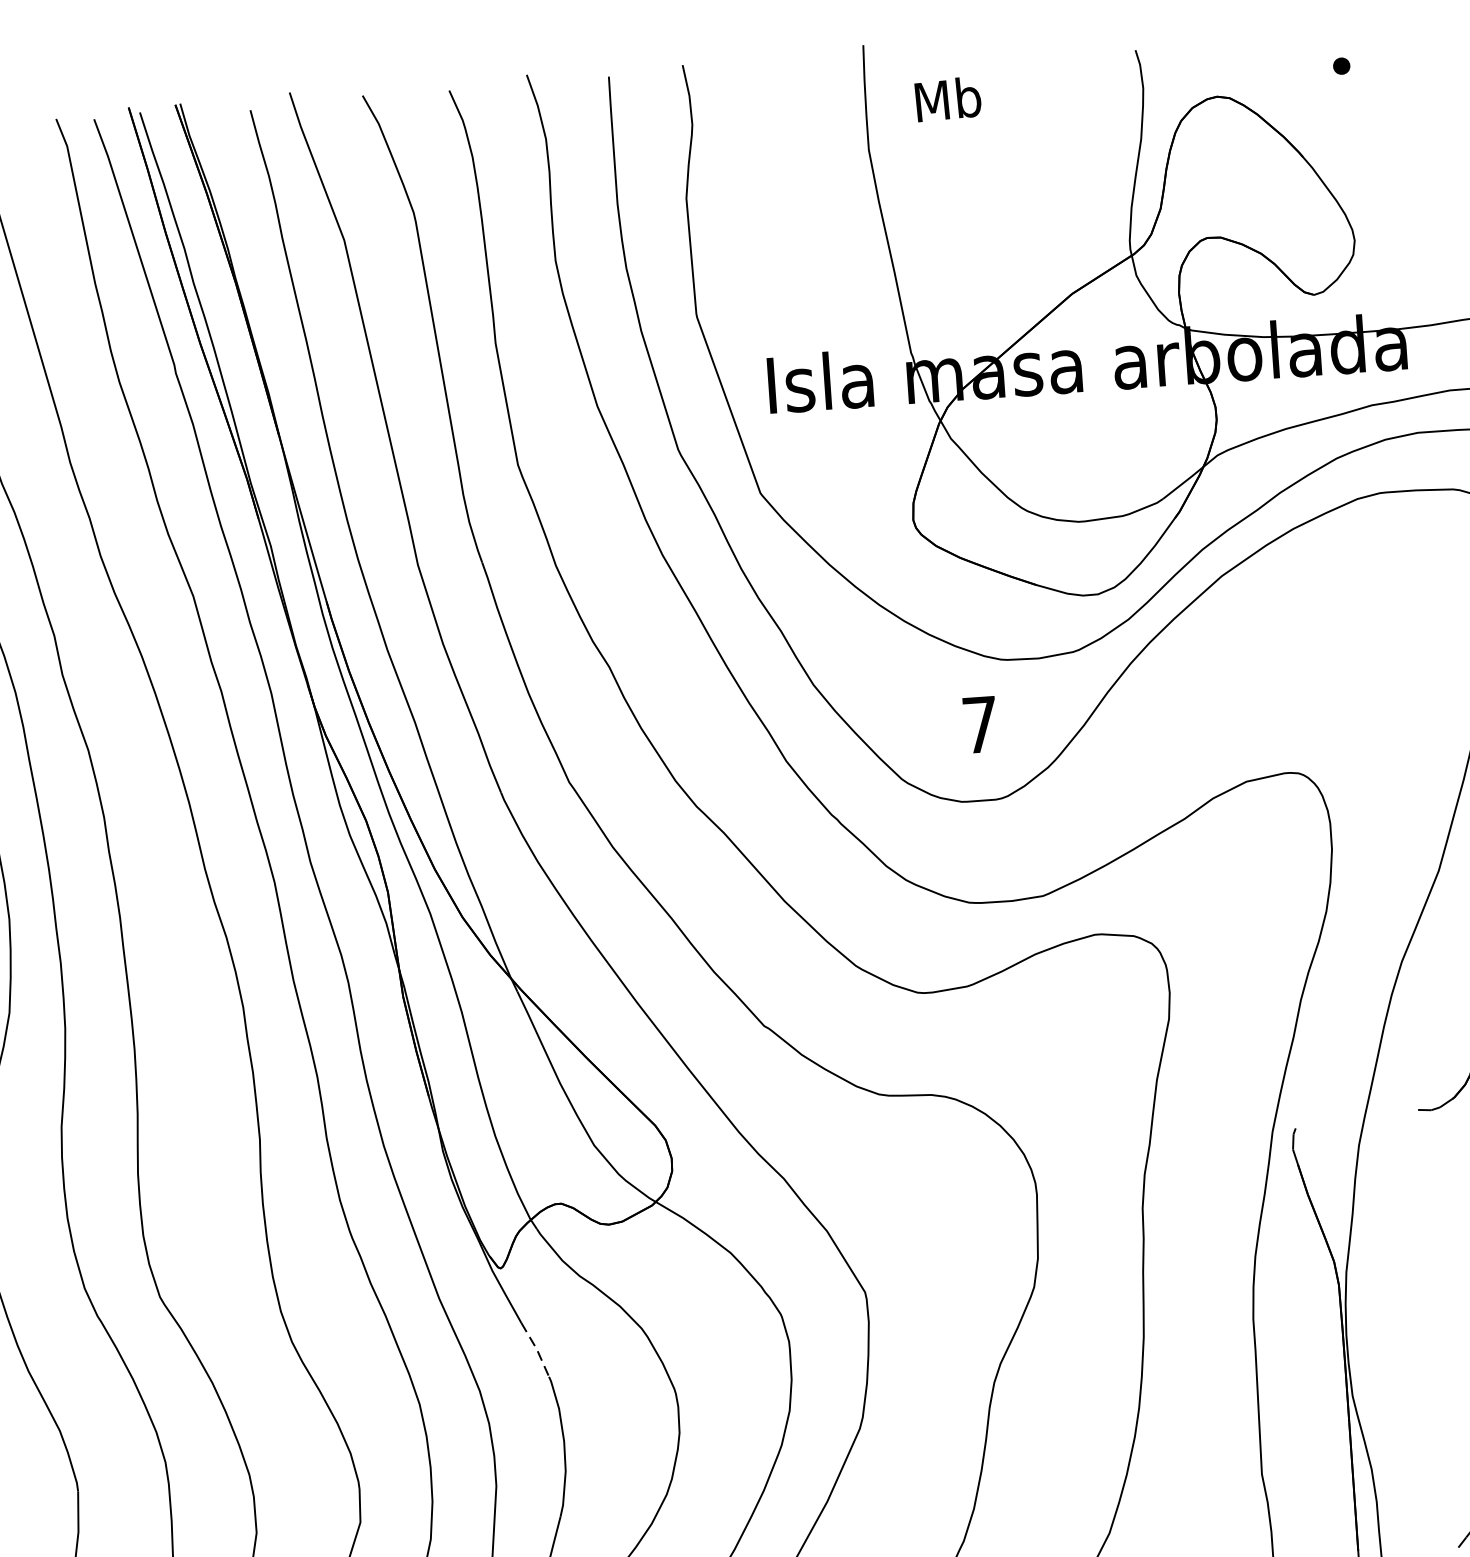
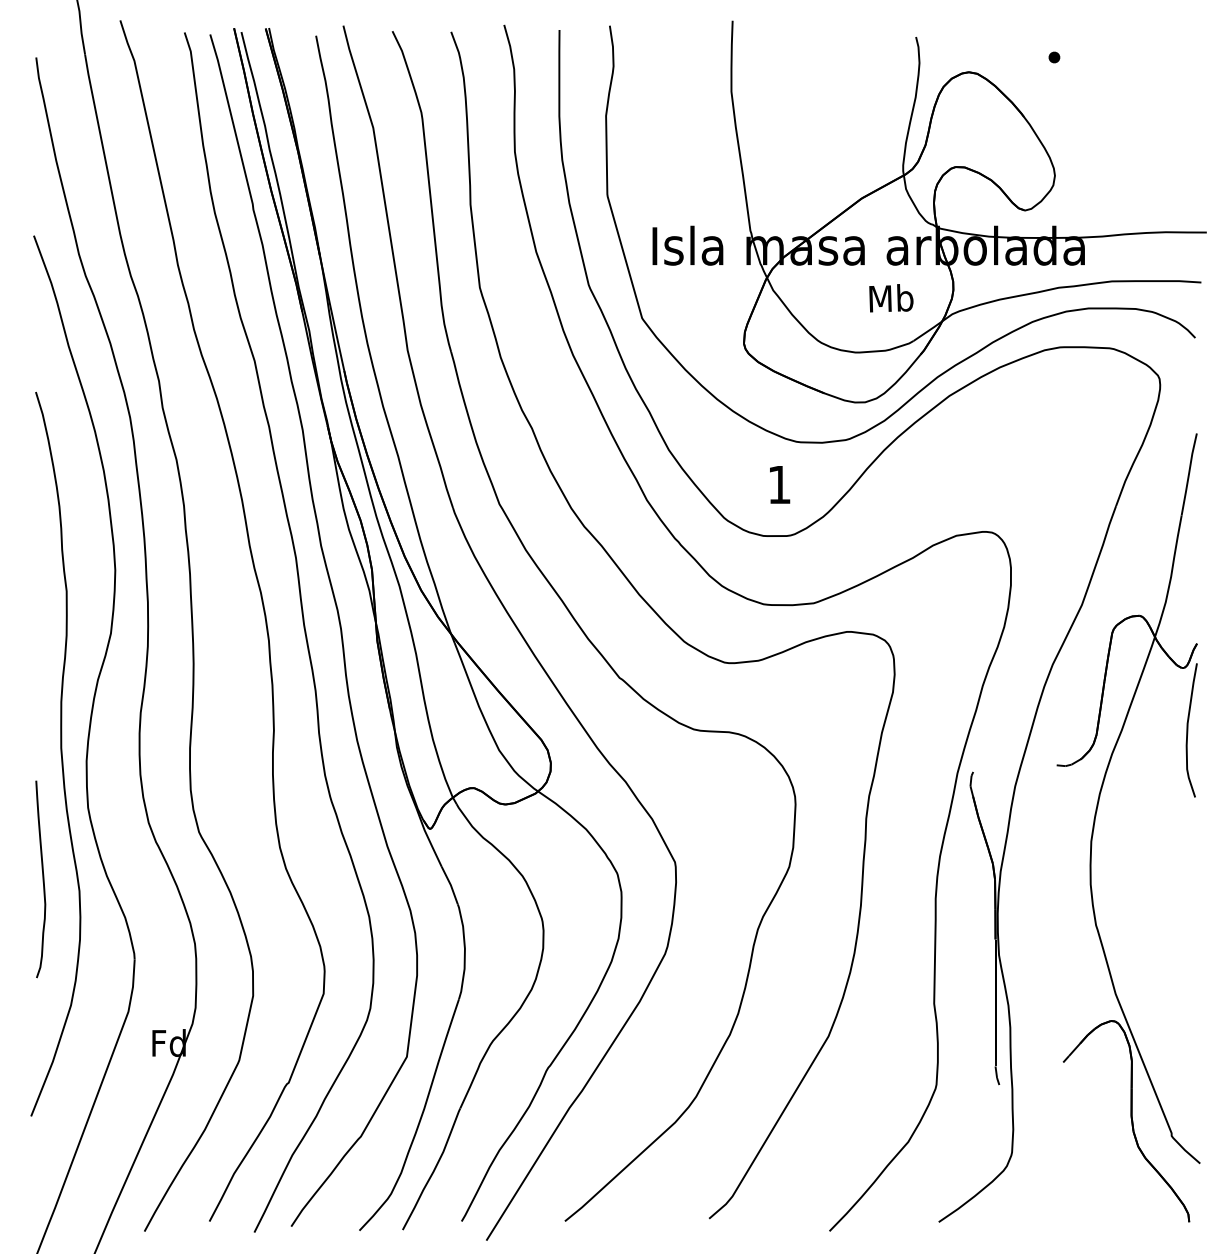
text: (948, 99) -> (891, 298), moved
text: (980, 724) -> (779, 484), 7 -> 1
line: (536, 1349) -> (450, 885), dashed -> solid

